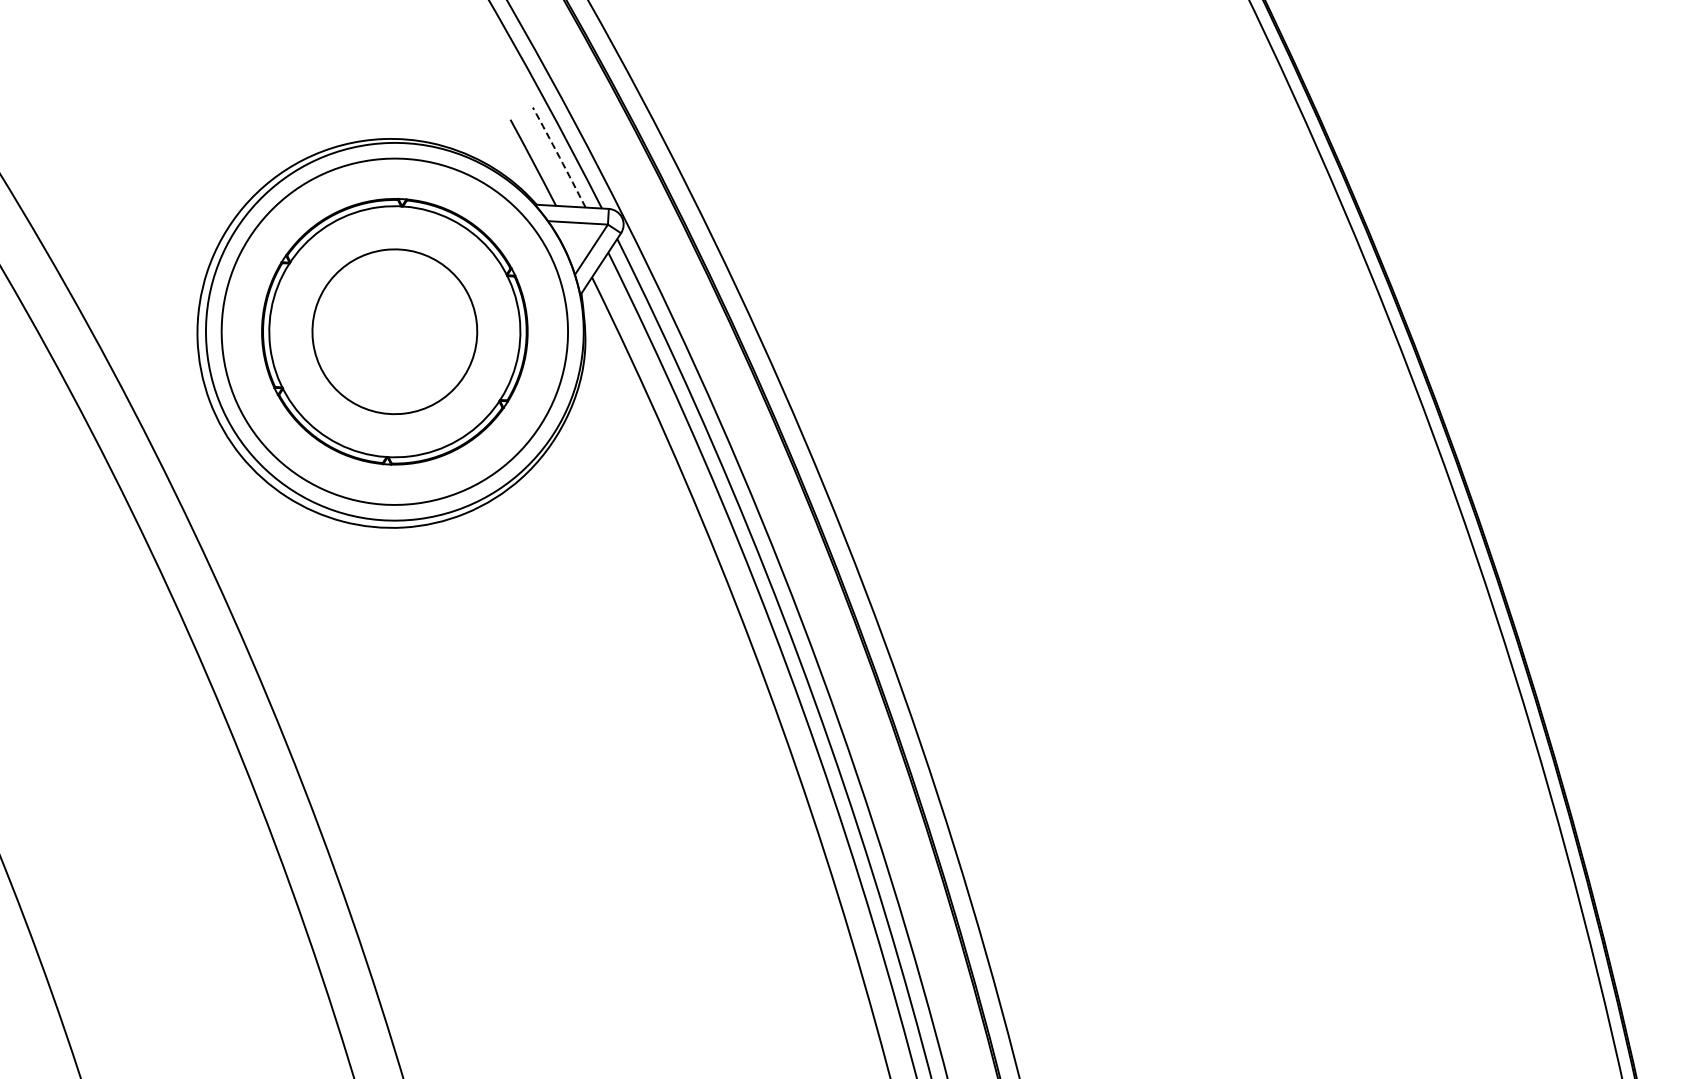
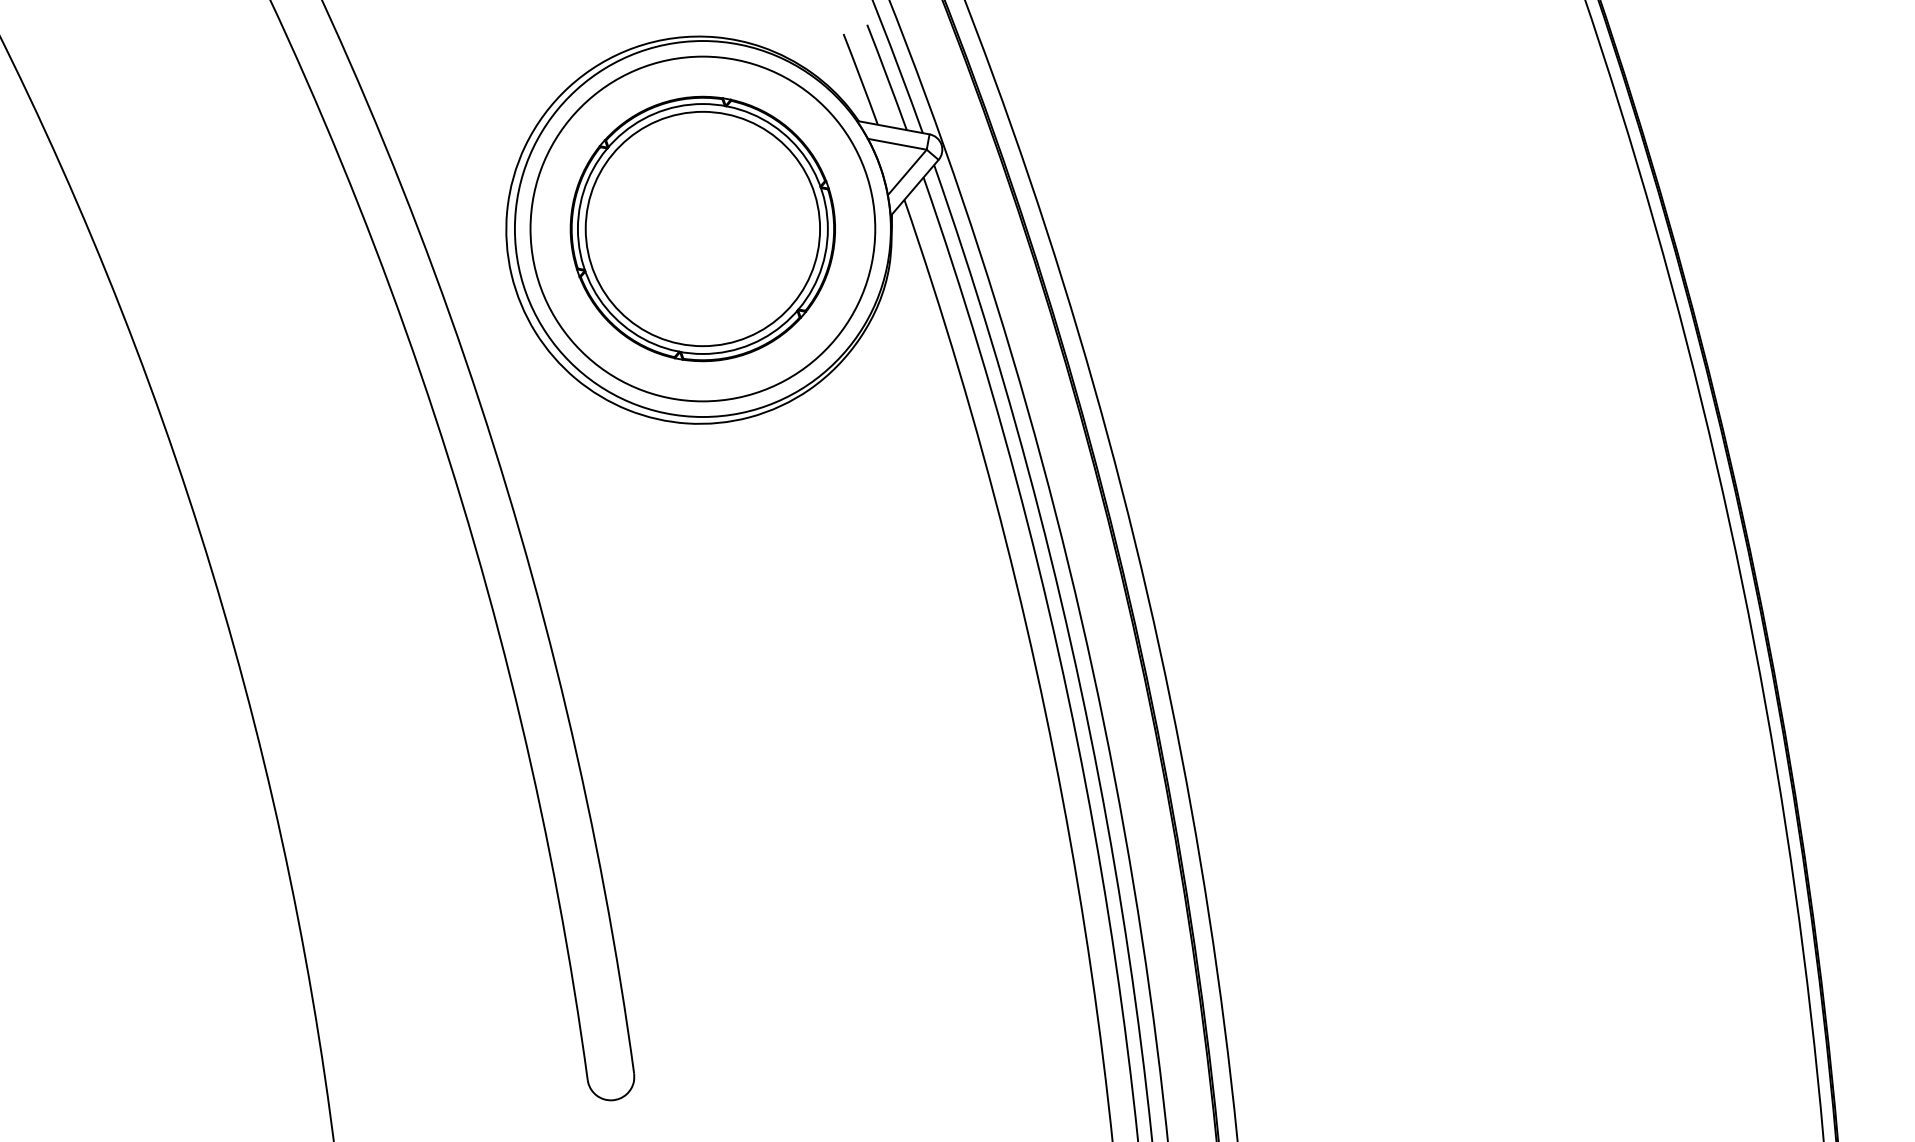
arc: (559, 157) -> (887, 77), dashed -> solid
circle: (394, 331) -> (702, 228), size x1.43

